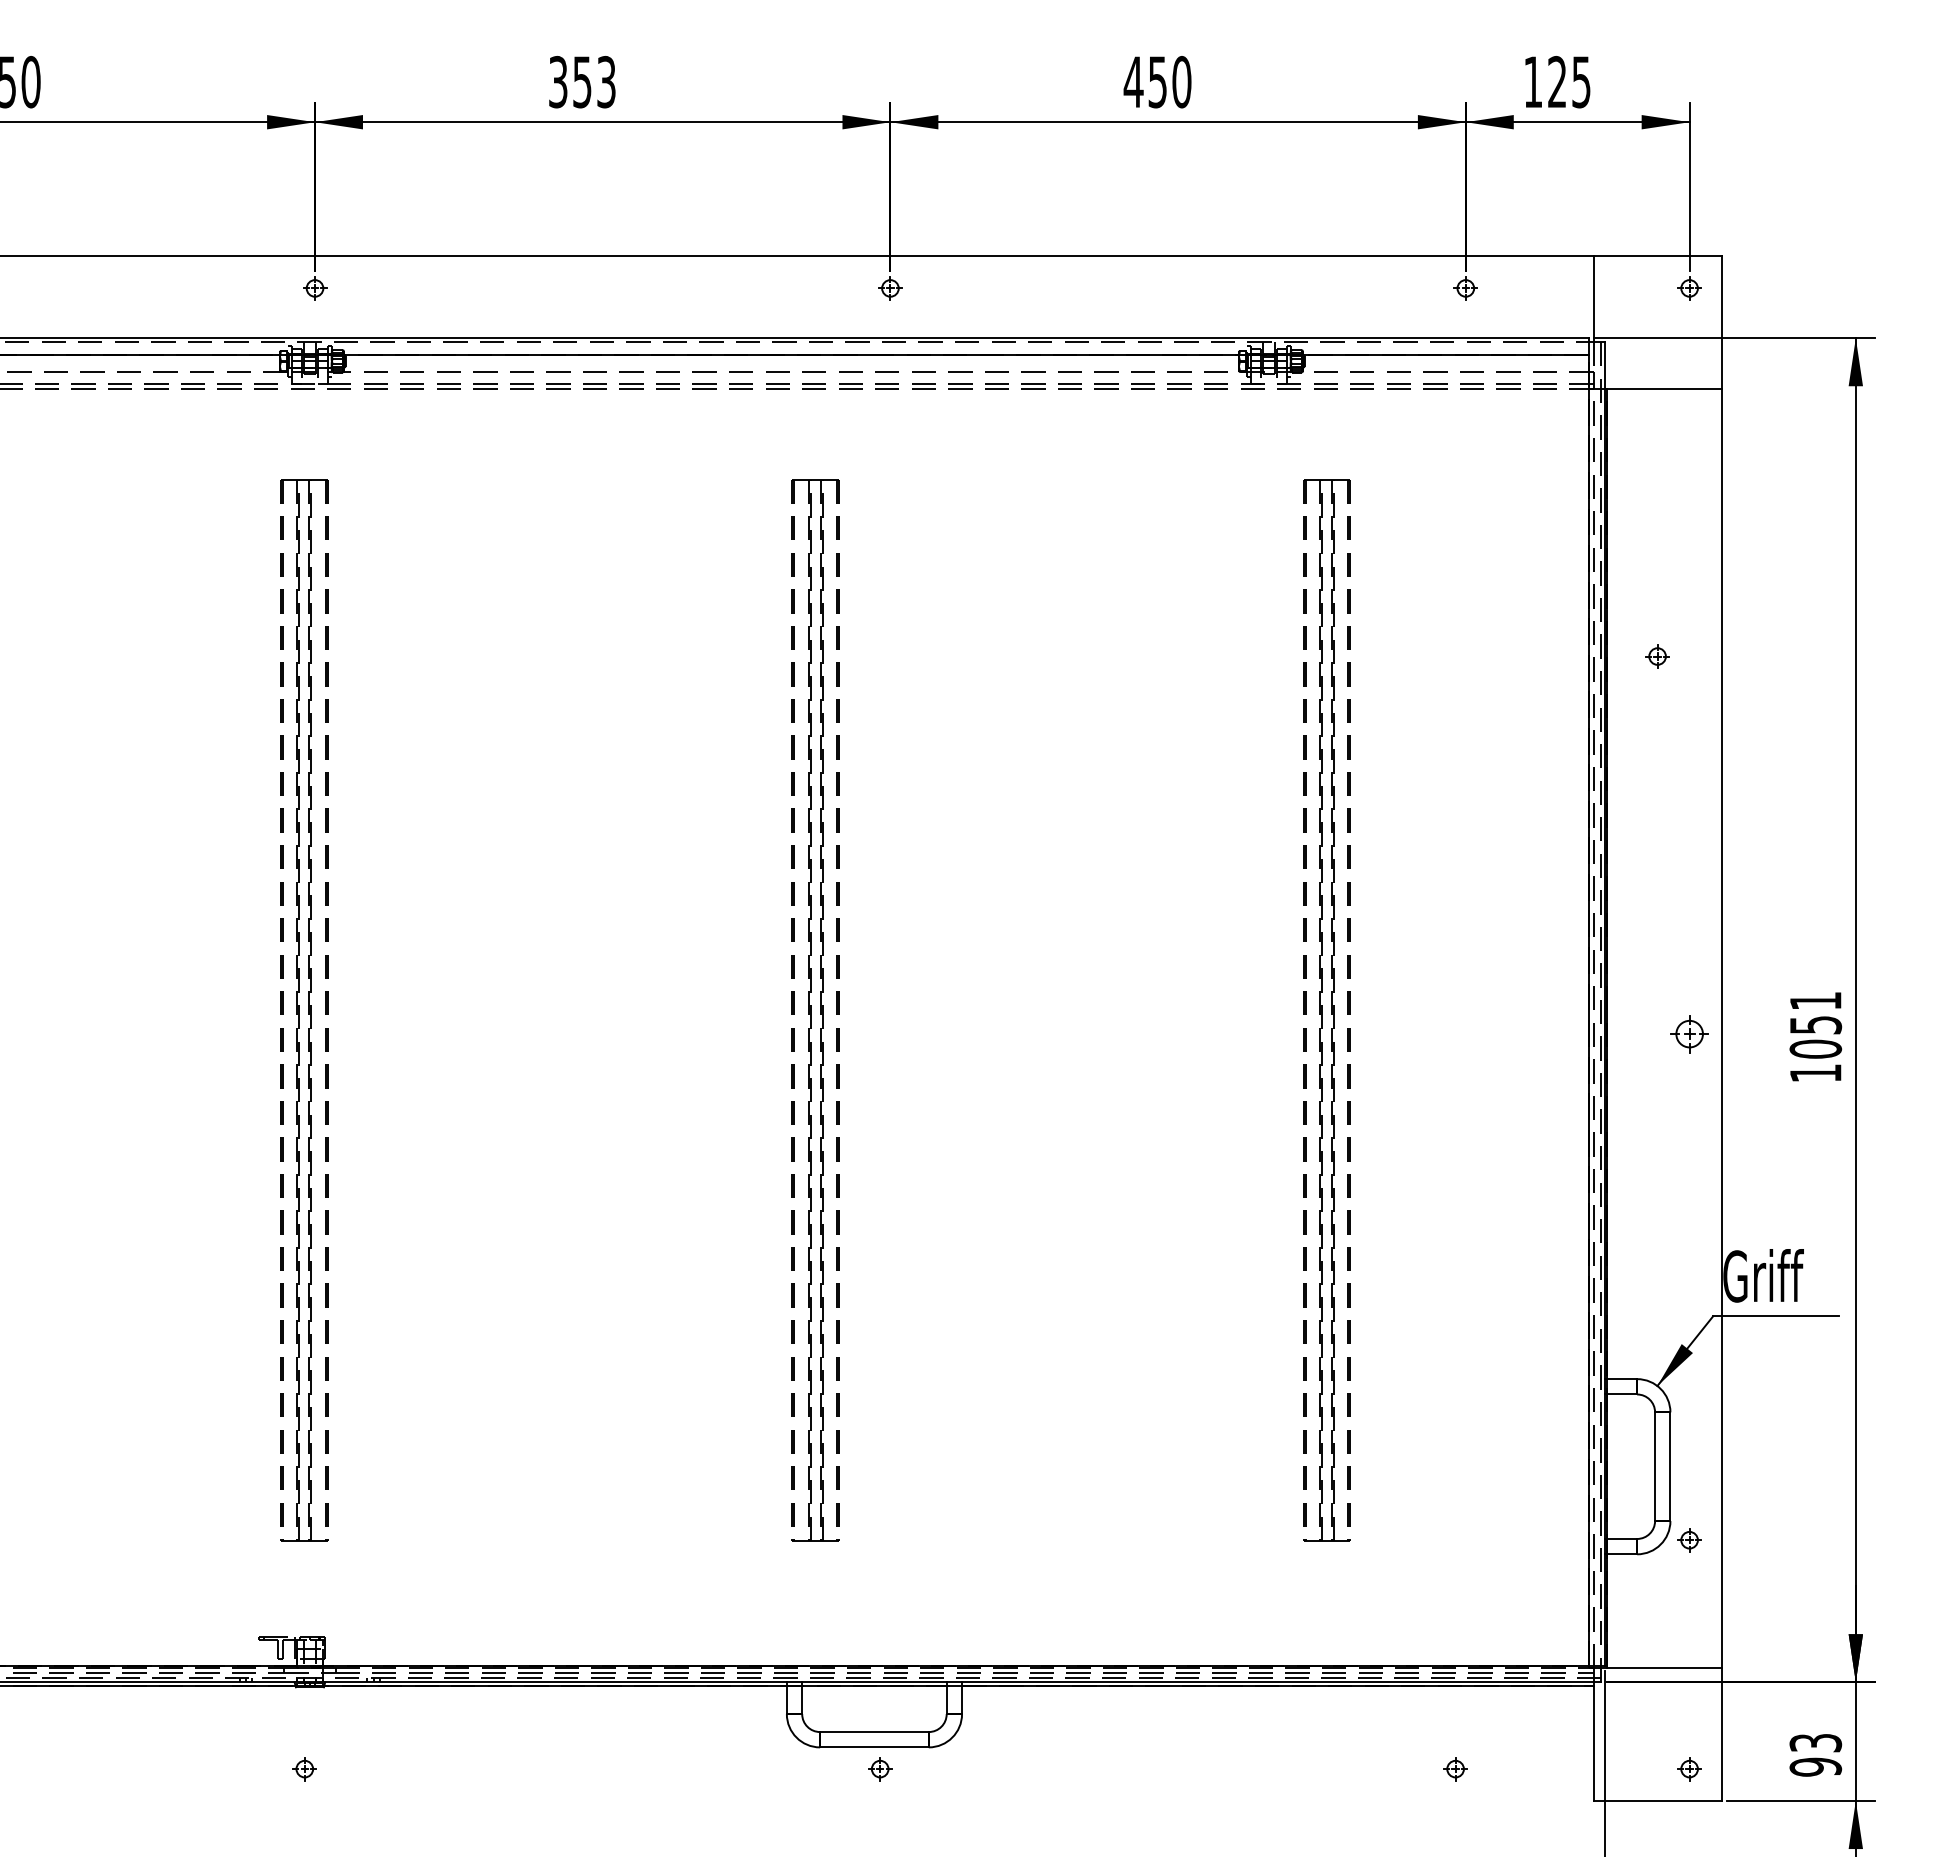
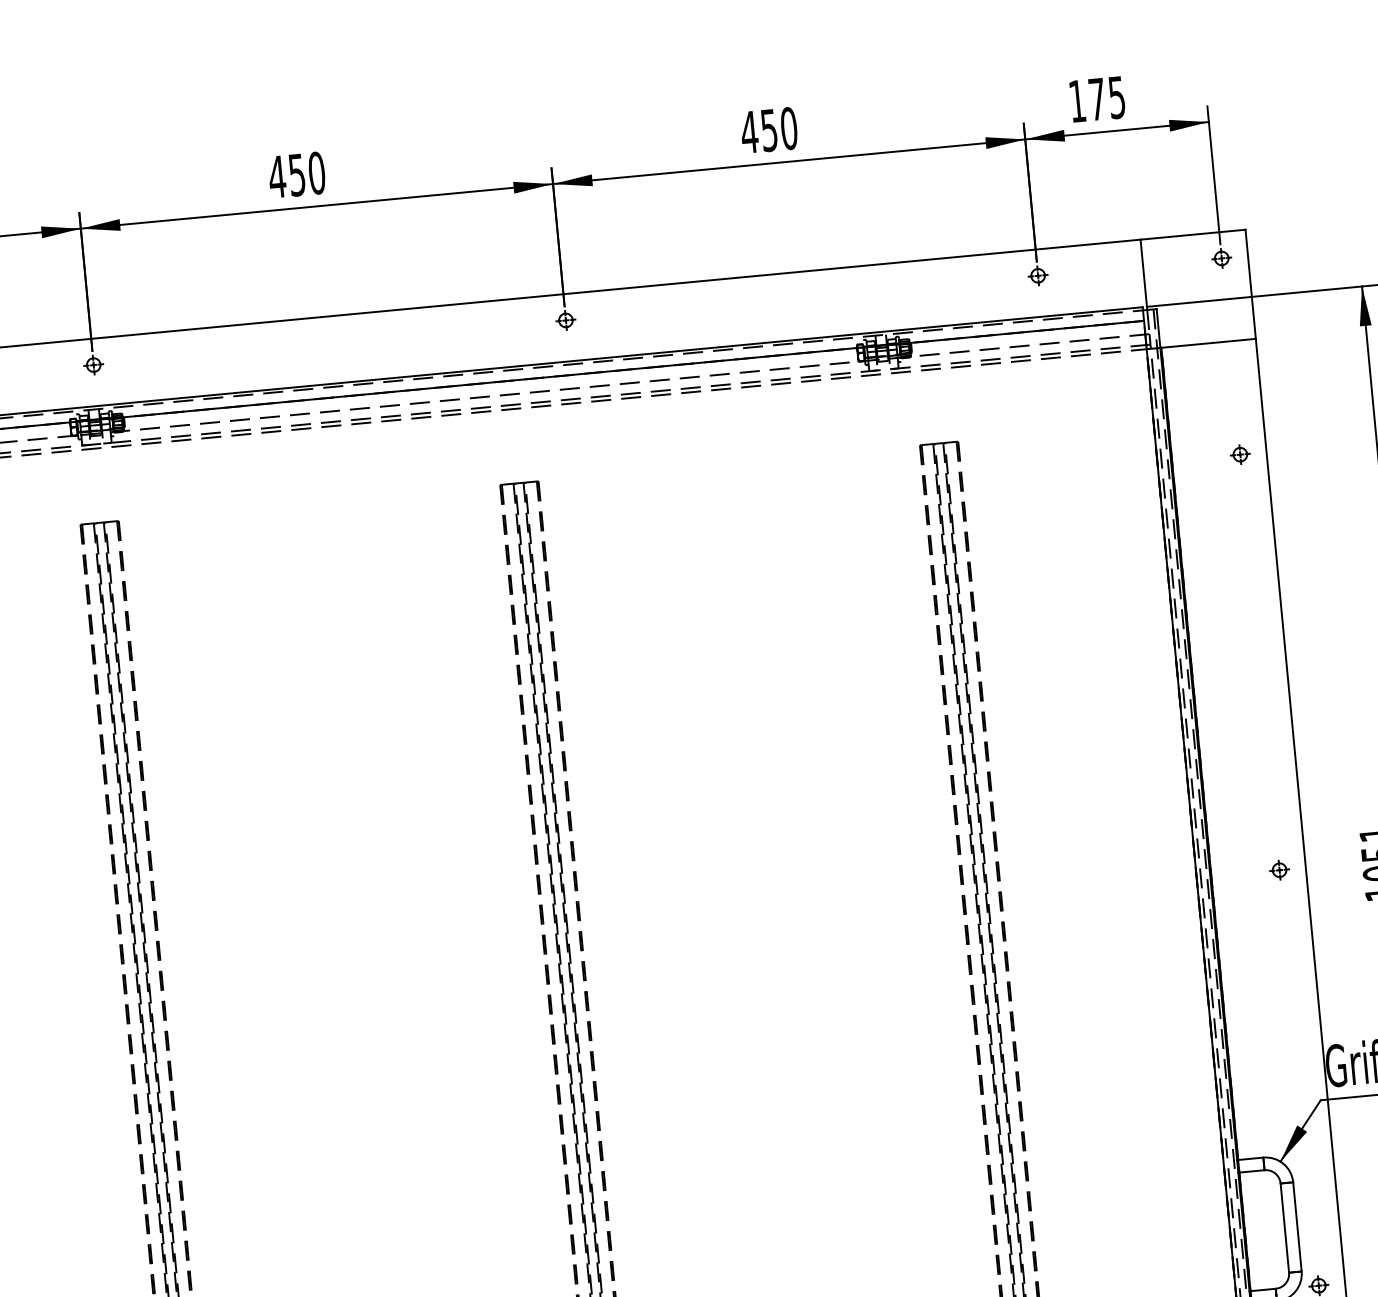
text: (582, 81) -> (297, 174), 353 -> 450
text: (1557, 81) -> (1097, 98), 125 -> 175
part: (1657, 656) -> (1240, 454), moved
part: (1689, 1033) -> (1279, 869), size x0.62

